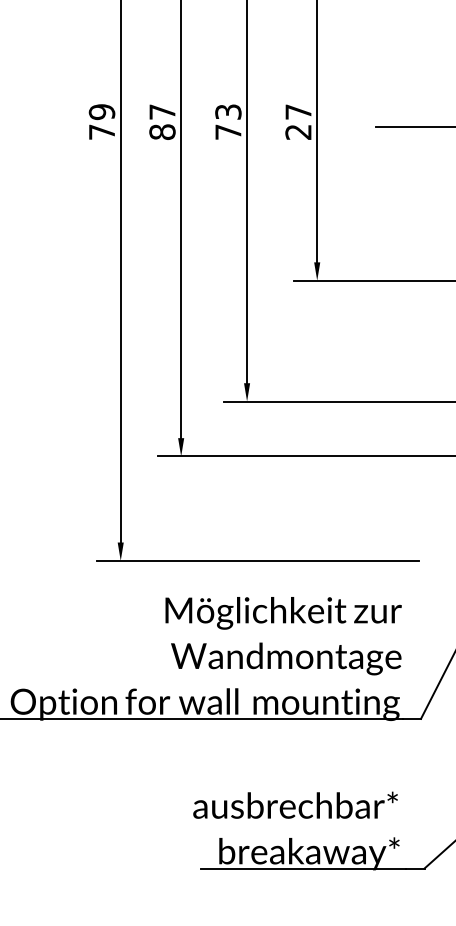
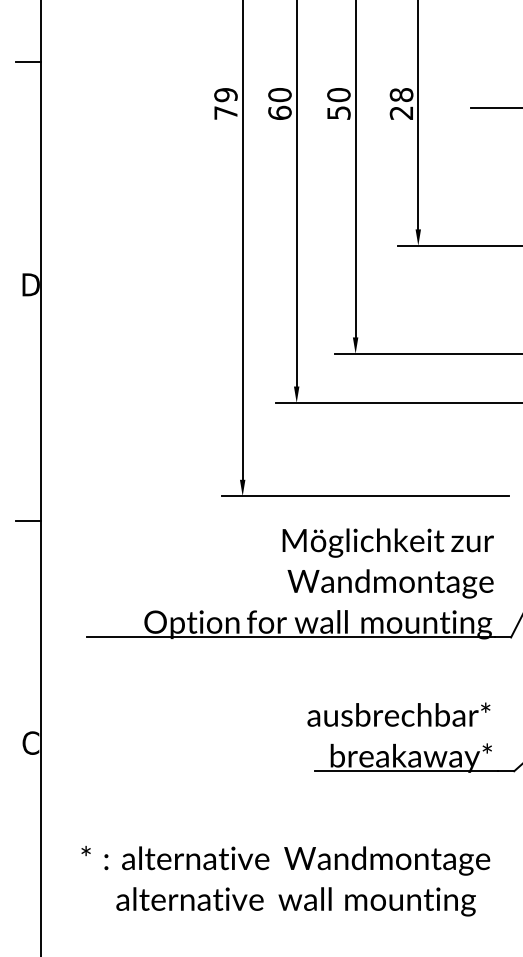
text: (298, 112) -> (401, 95), 27 -> 28
text: (161, 121) -> (279, 103), 87 -> 60
text: (227, 121) -> (338, 103), 73 -> 50

